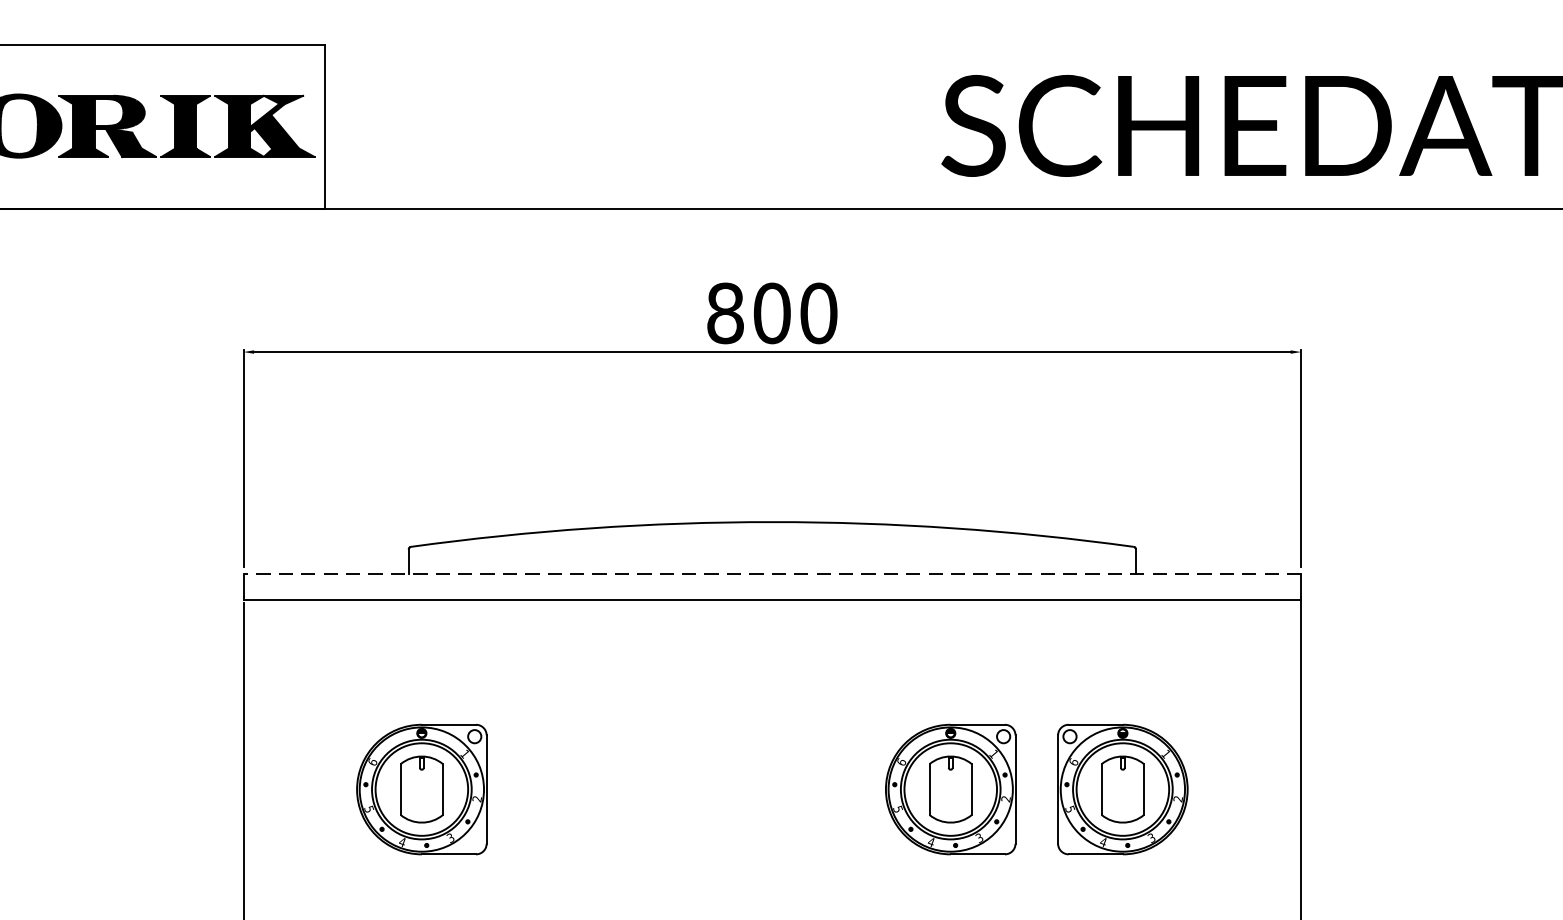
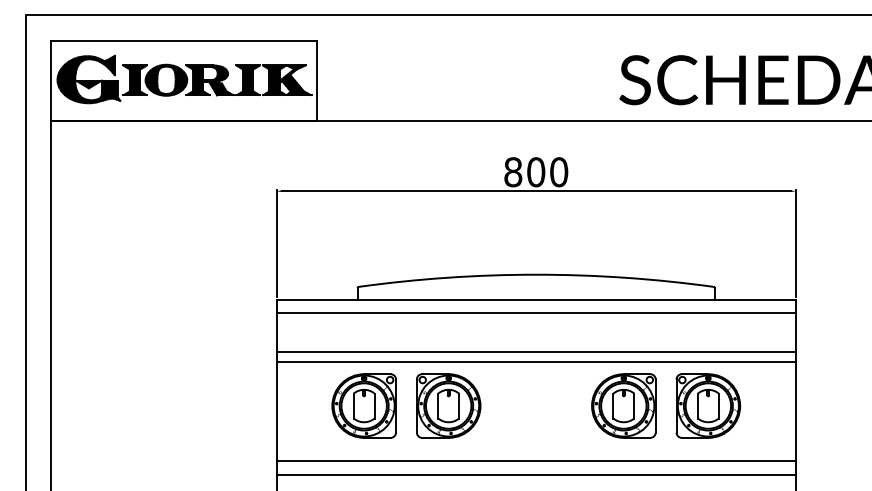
line: (772, 574) -> (536, 300), dashed -> solid
line: (770, 678) -> (535, 351), added
line: (770, 698) -> (535, 361), added
part: (593, 788) -> (448, 405), added
line: (770, 902) -> (535, 461), added

